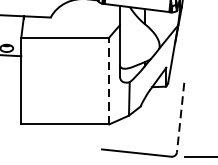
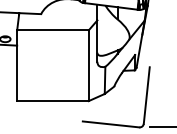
line: (109, 80) -> (88, 65), dashed -> solid
line: (180, 118) -> (146, 96), dashed -> solid

